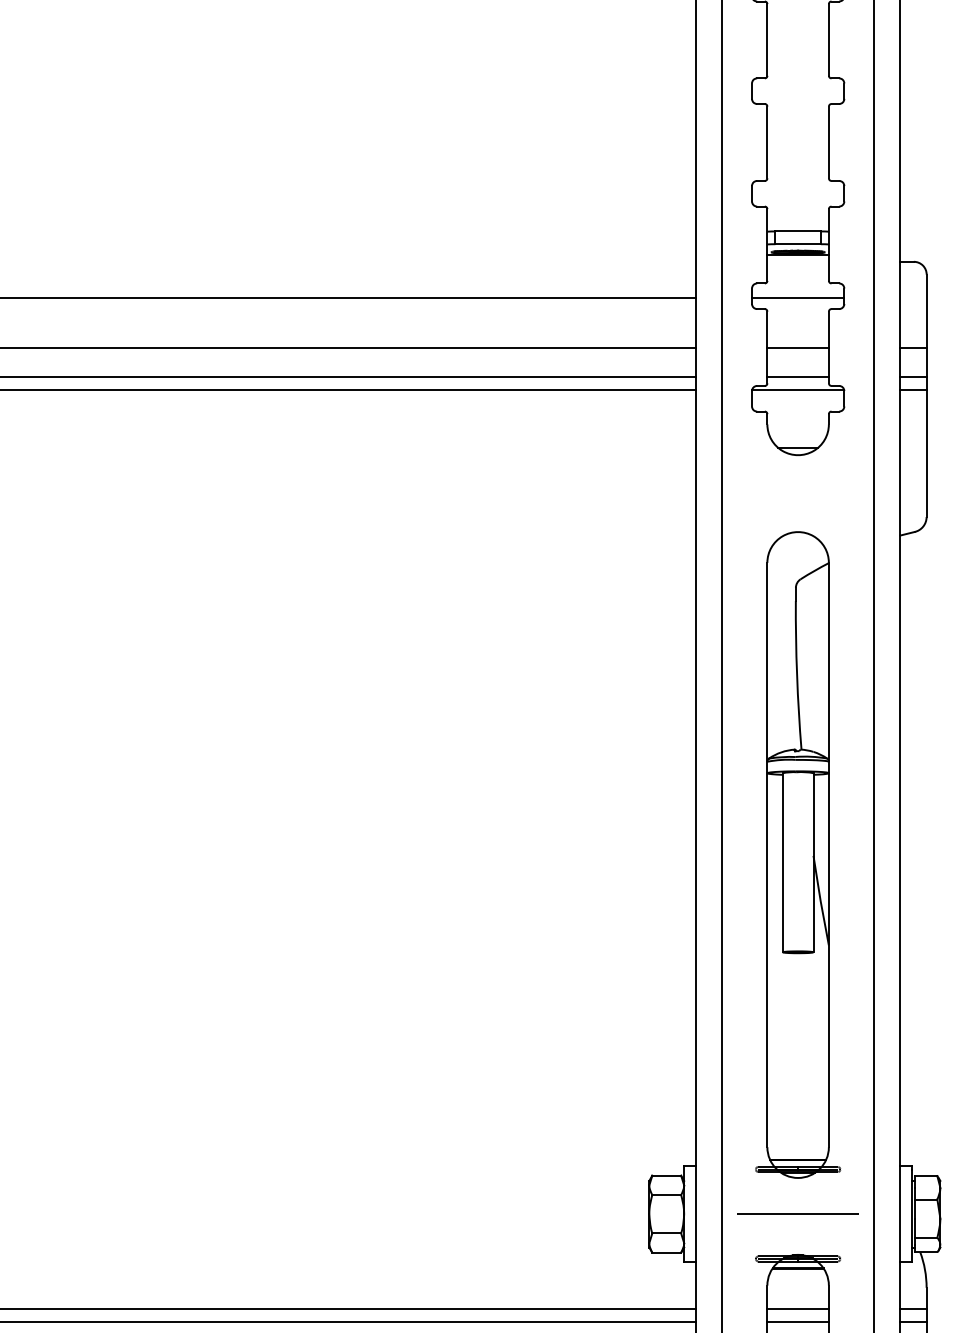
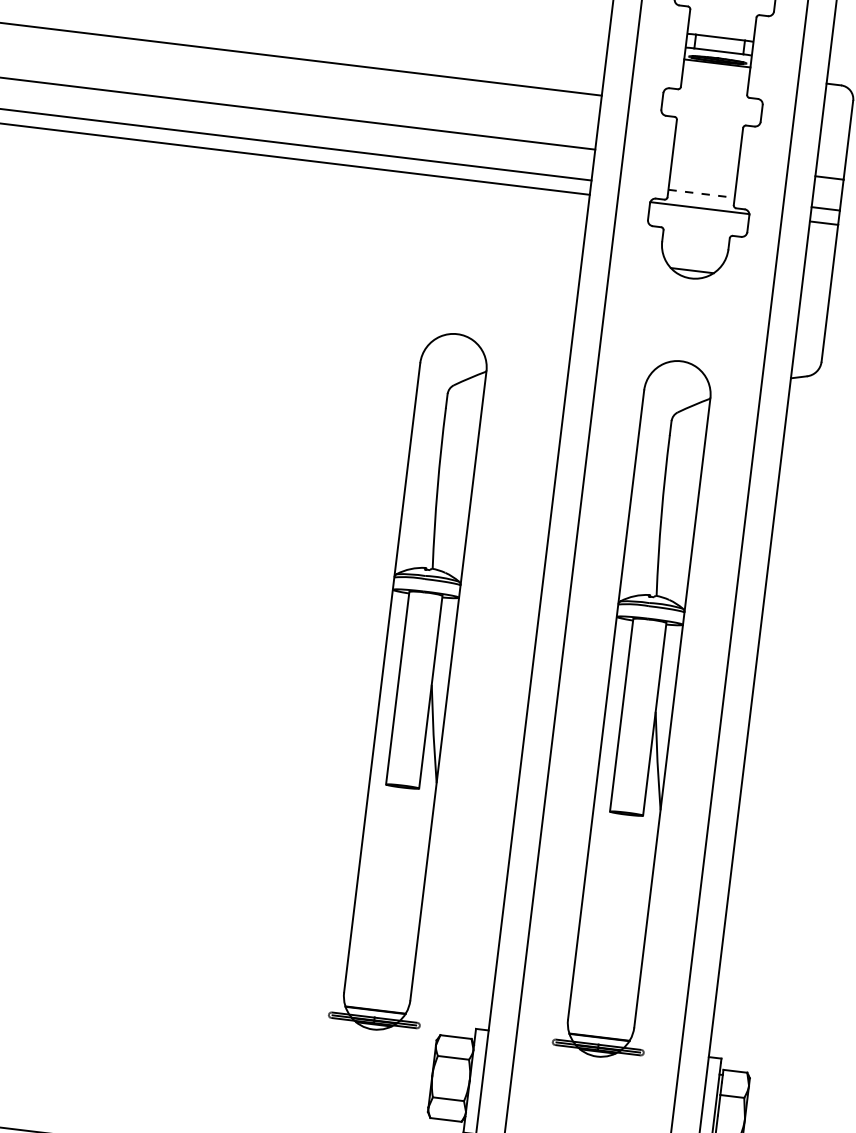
line: (797, 297) -> (711, 108), removed
line: (797, 347) -> (704, 162), removed
line: (798, 376) -> (701, 193), solid -> dashed
part: (590, 854) -> (415, 681), added
line: (797, 1213) -> (591, 1094), removed

